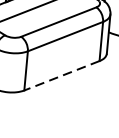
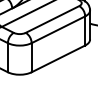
line: (62, 75) -> (58, 58), dashed -> solid

